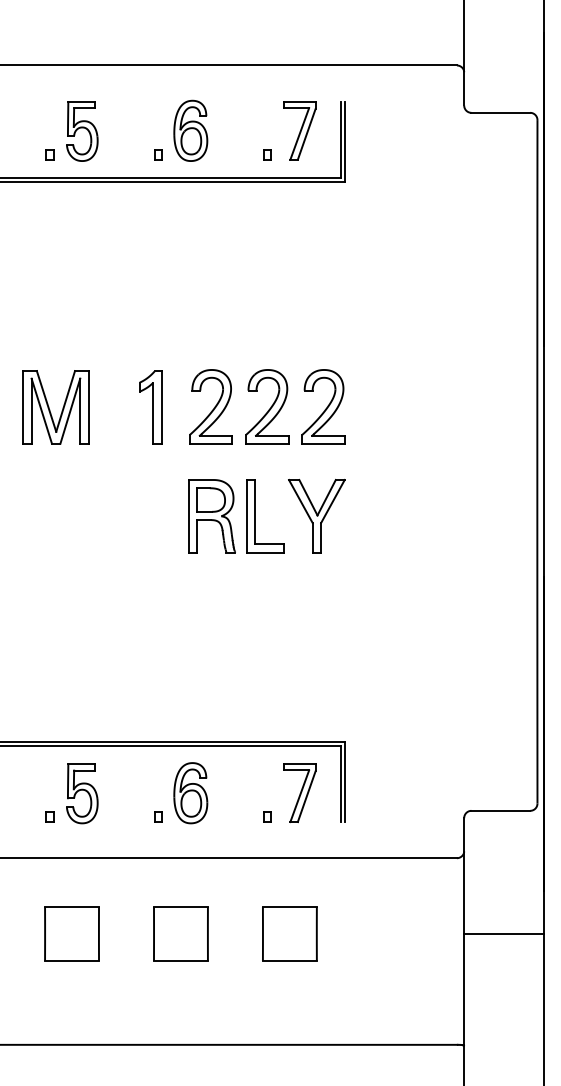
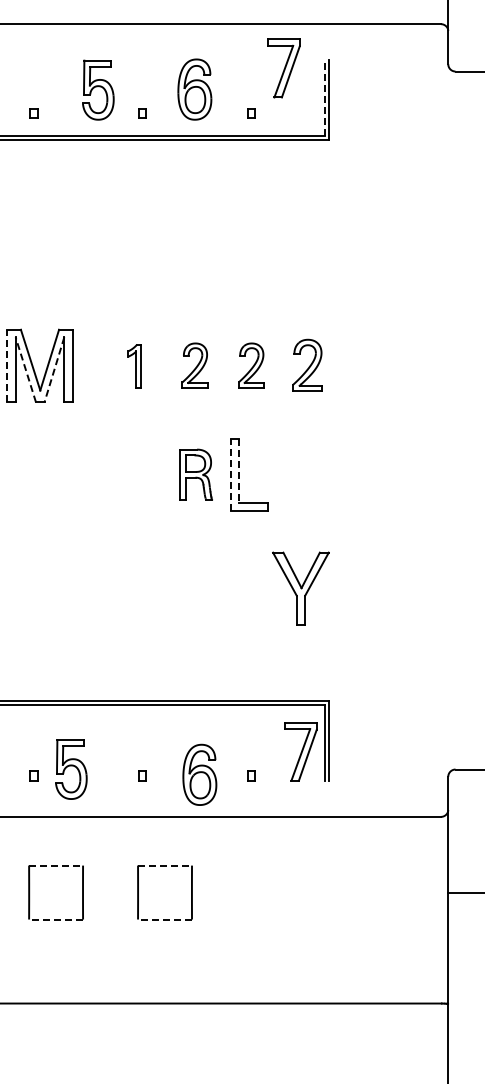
part: (190, 130) -> (194, 89), moved
part: (299, 130) -> (283, 68), moved
part: (82, 131) -> (98, 90), moved
line: (340, 139) -> (324, 98), solid -> dashed
line: (23, 406) -> (7, 365), solid -> dashed
part: (210, 406) -> (194, 365), size x0.6
part: (267, 406) -> (251, 365), size x0.6
part: (323, 406) -> (307, 365), size x0.7
part: (150, 407) -> (134, 366), size x0.6
line: (41, 410) -> (25, 369), solid -> dashed
line: (70, 411) -> (54, 370), solid -> dashed
line: (255, 512) -> (239, 471), solid -> dashed
line: (246, 515) -> (230, 474), solid -> dashed
part: (211, 516) -> (195, 475), size x0.7
part: (316, 516) -> (300, 589), moved
part: (299, 792) -> (300, 751), moved
part: (82, 793) -> (71, 769), moved
part: (190, 793) -> (199, 775), moved
line: (72, 906) -> (56, 865), solid -> dashed
line: (180, 906) -> (164, 865), solid -> dashed
part: (289, 933) -> (273, 892), removed
line: (72, 960) -> (56, 919), solid -> dashed
line: (180, 960) -> (164, 919), solid -> dashed

